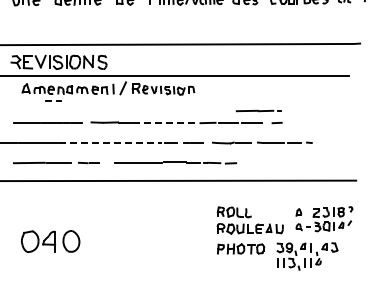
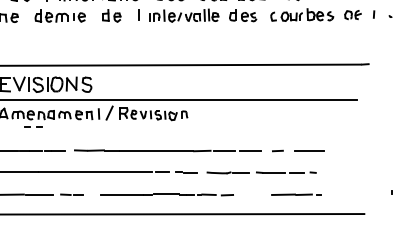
part: (258, 110) -> (295, 194), moved
line: (166, 122) -> (156, 150), dashed -> solid
line: (305, 122) -> (308, 150), added
line: (110, 142) -> (95, 172), dashed -> solid

